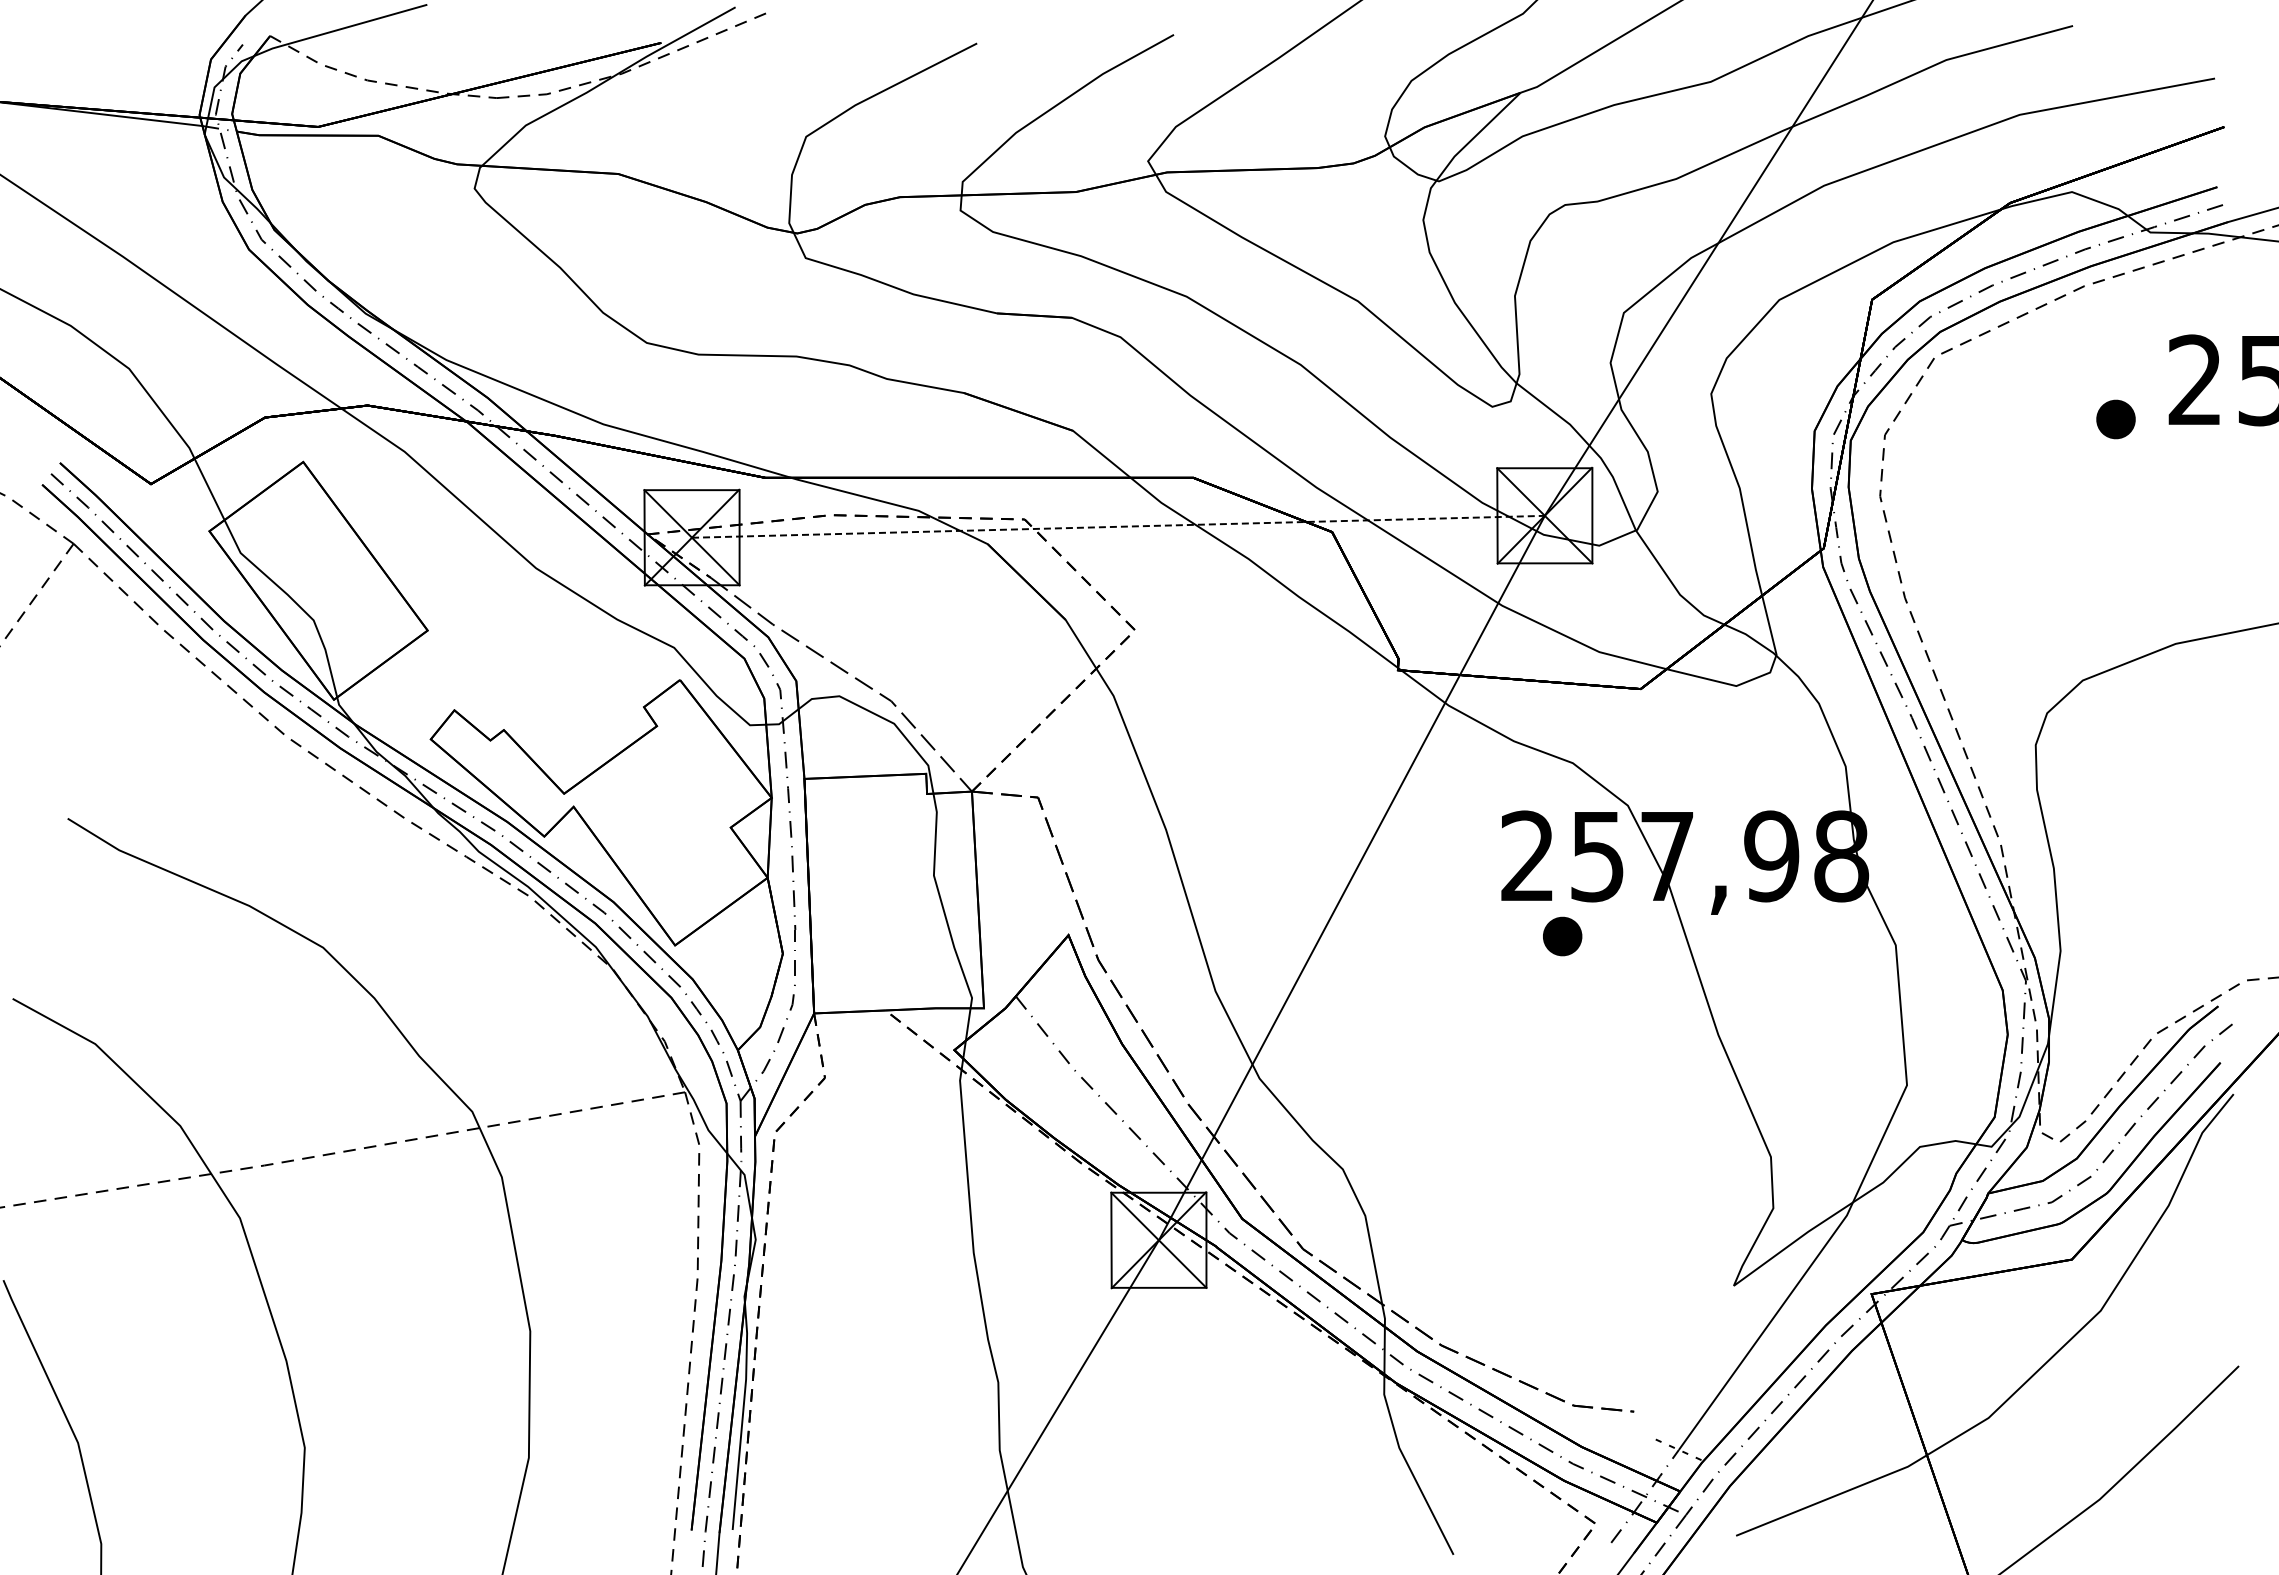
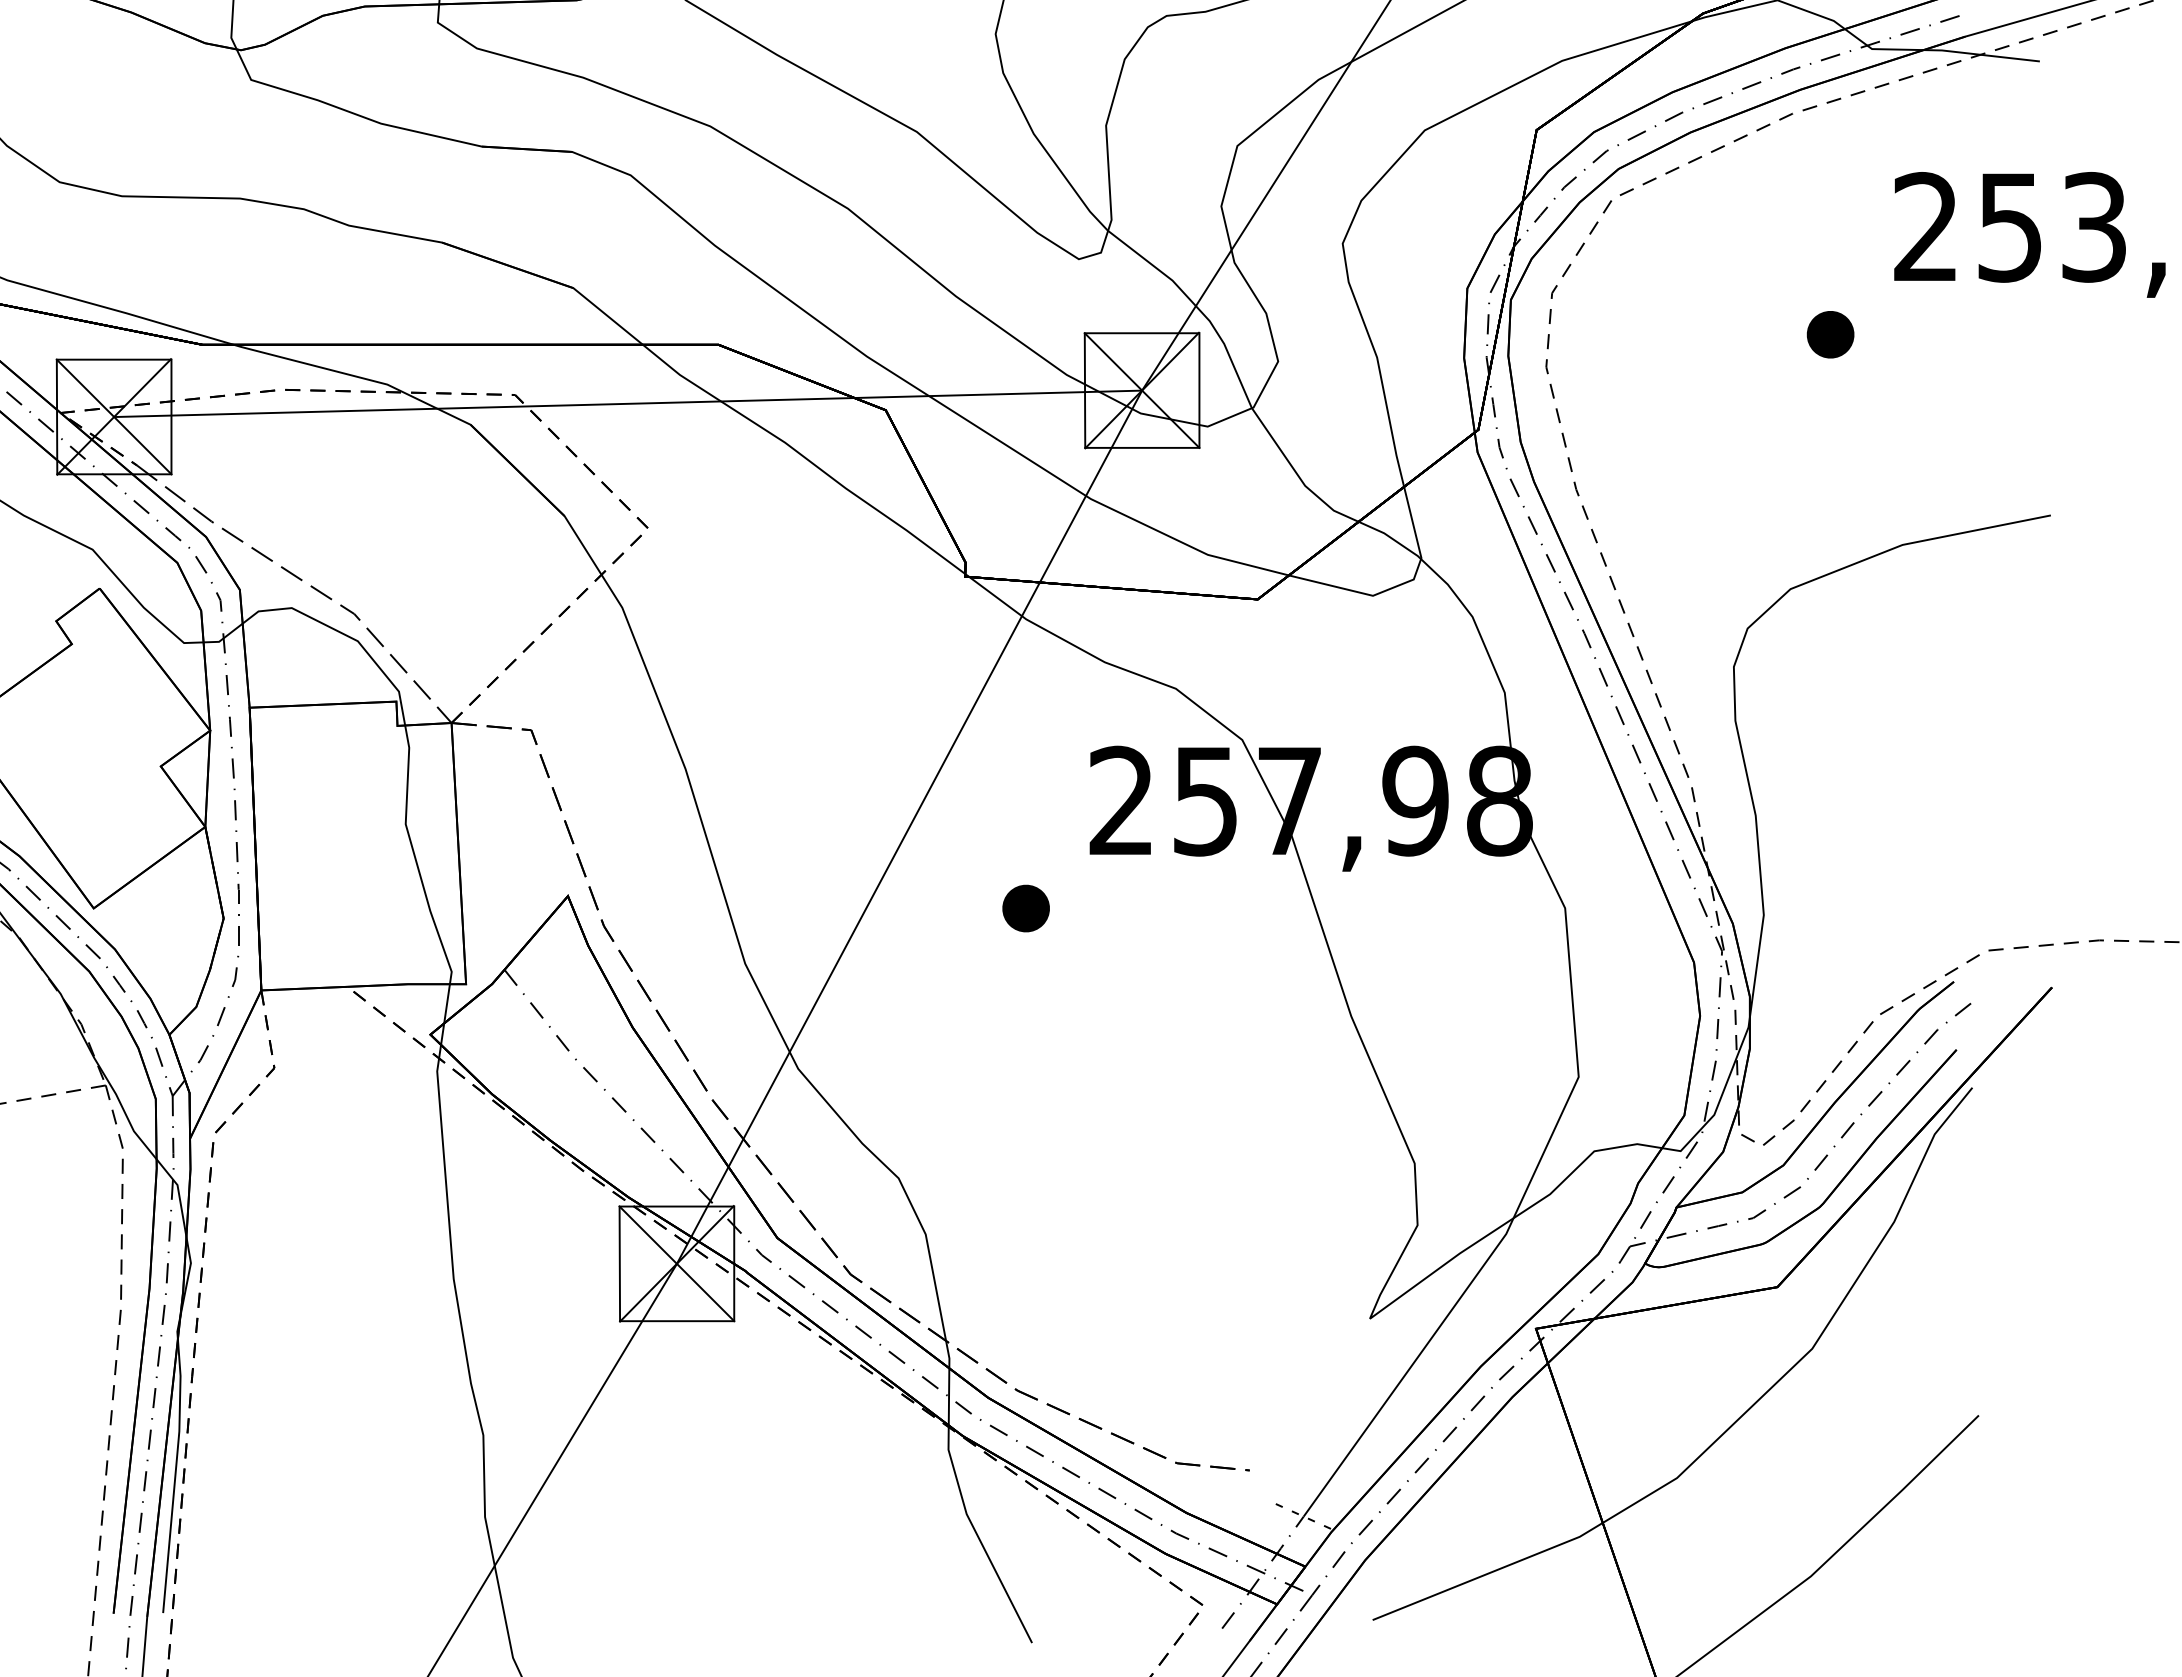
part: (2115, 419) -> (1829, 334), moved
line: (1118, 526) -> (628, 403), dashed -> solid
part: (1562, 936) -> (1025, 908), moved

